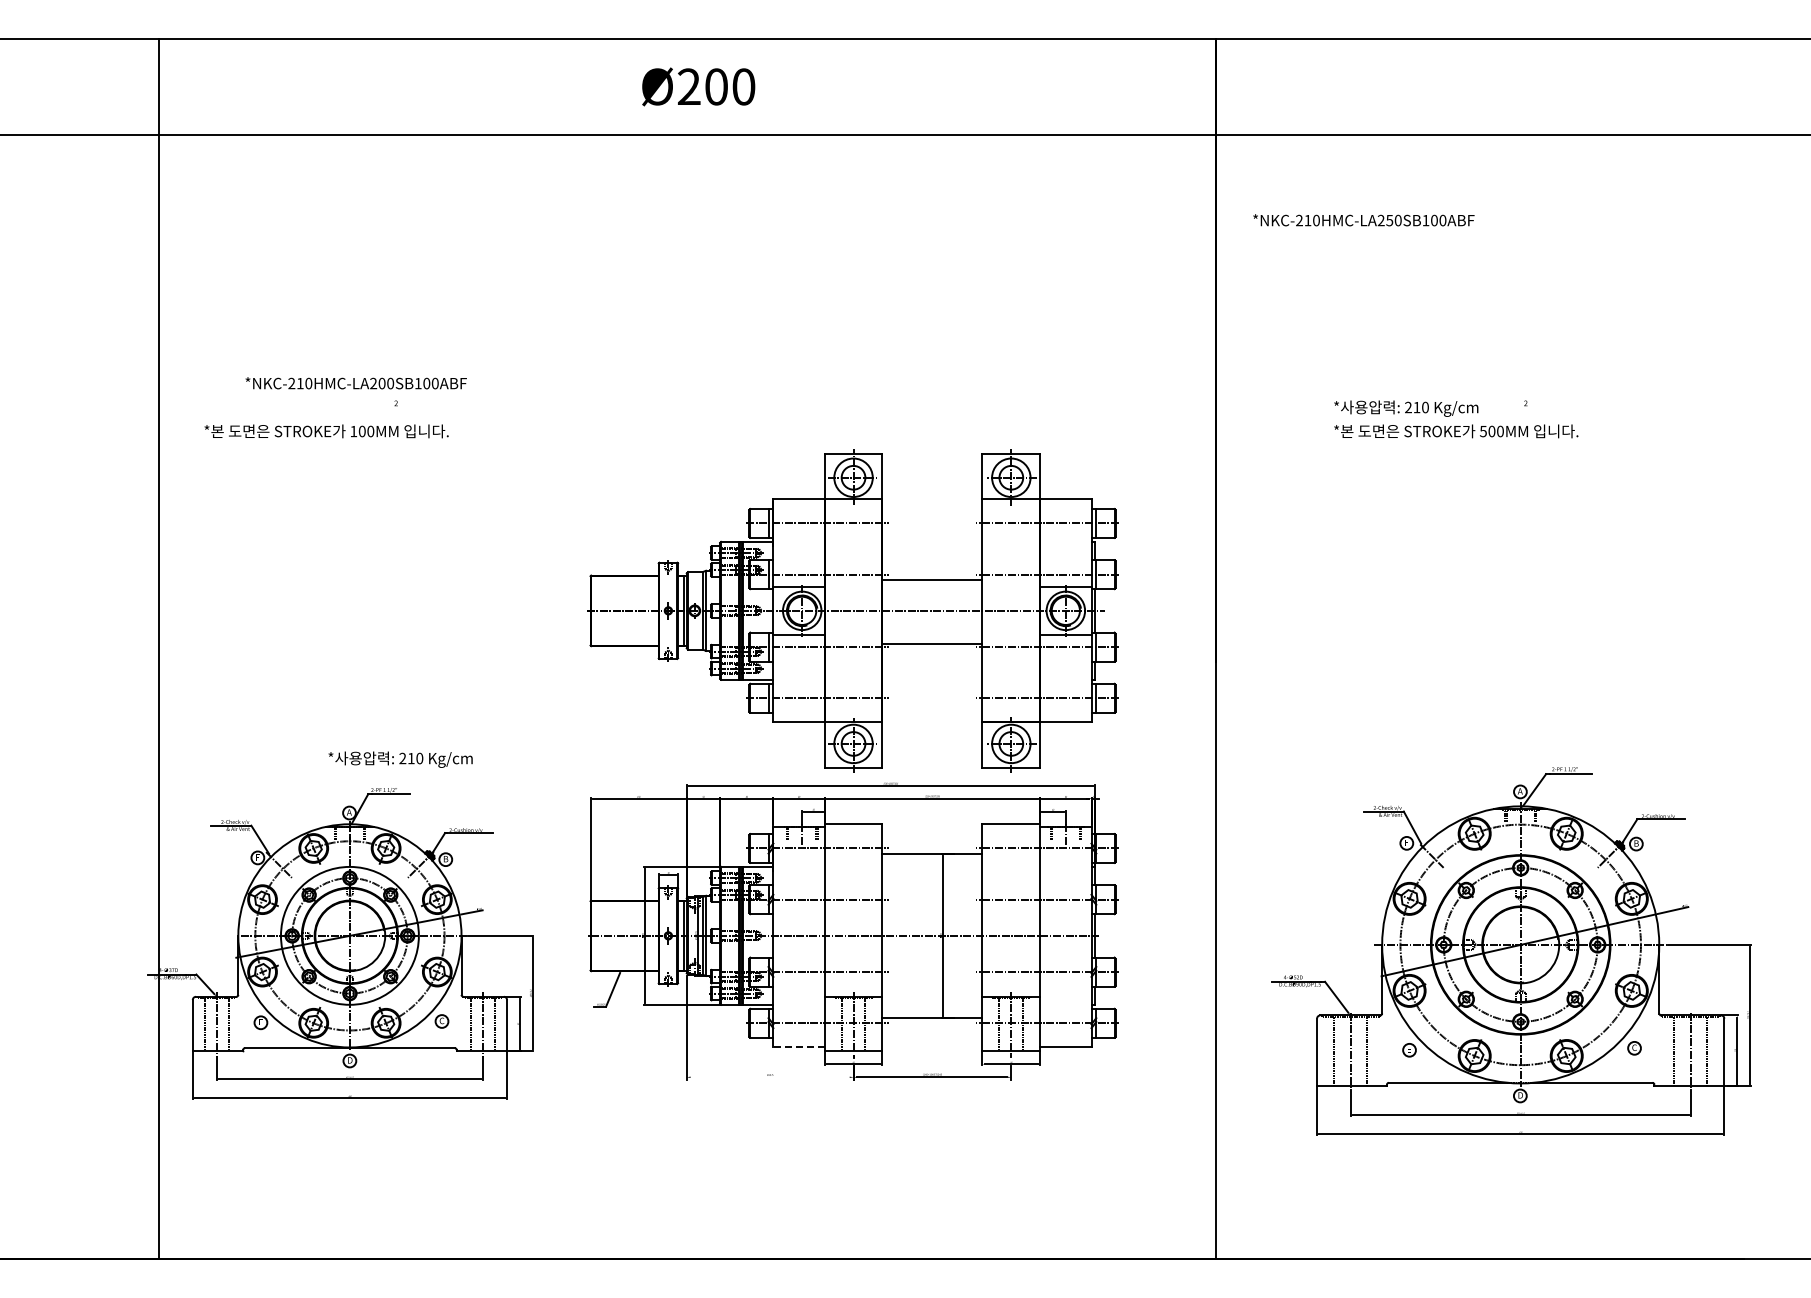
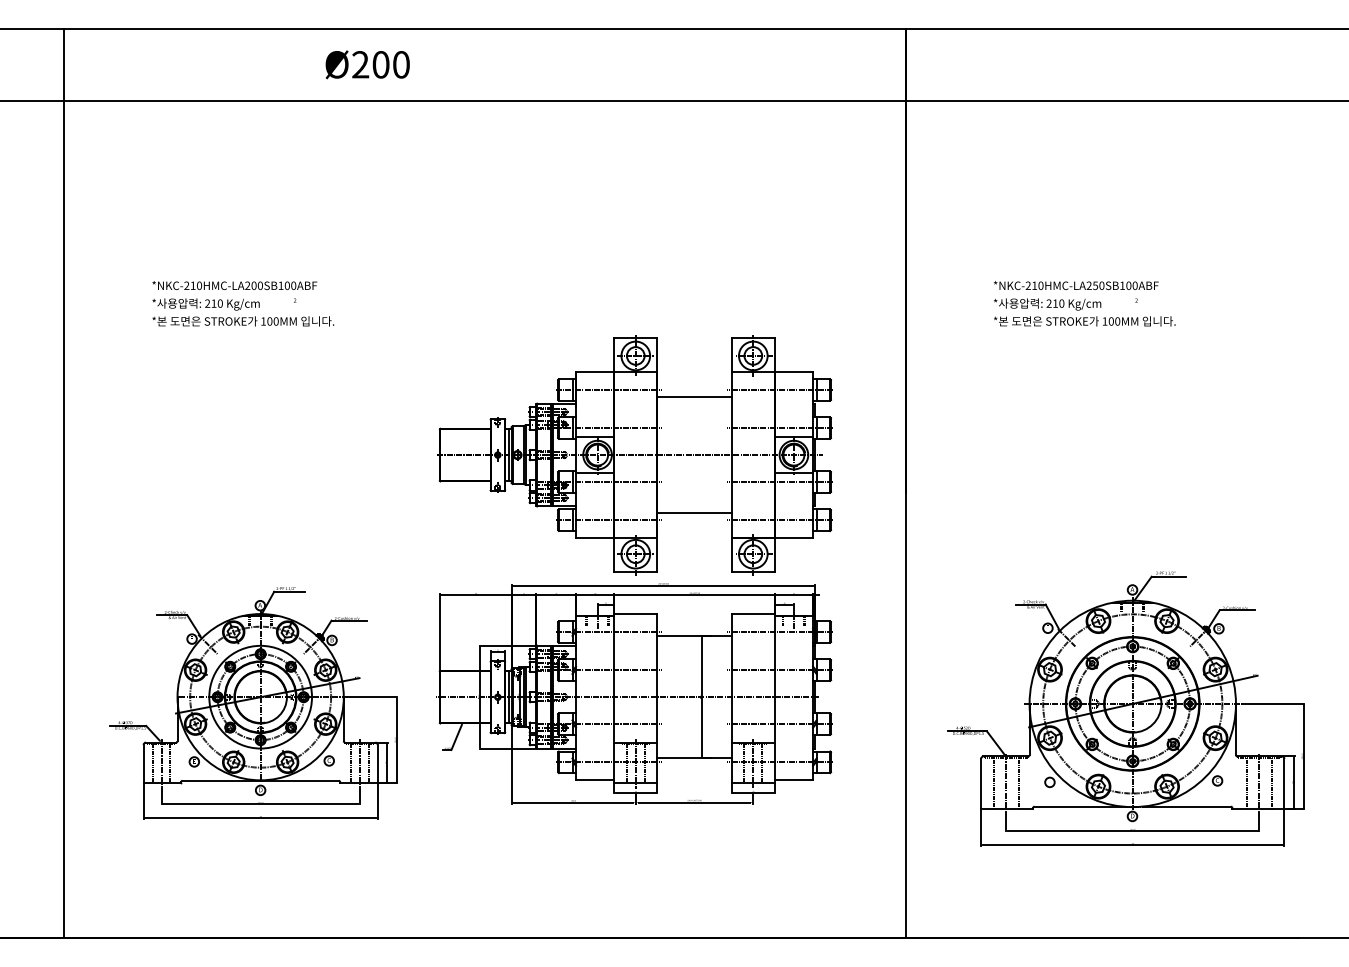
text: (698, 86) -> (367, 64), moved
text: (1363, 220) -> (1076, 285), moved
text: (355, 383) -> (234, 285), moved
text: (1482, 431) -> (1104, 321), 500MM -> 100MM
line: (932, 580) -> (694, 397), moved
line: (932, 644) -> (694, 512), moved
line: (158, 648) -> (64, 483), moved
text: (400, 759) -> (205, 304), moved
line: (799, 1047) -> (595, 780), dashed -> solid
line: (769, 1077) -> (573, 802), added

